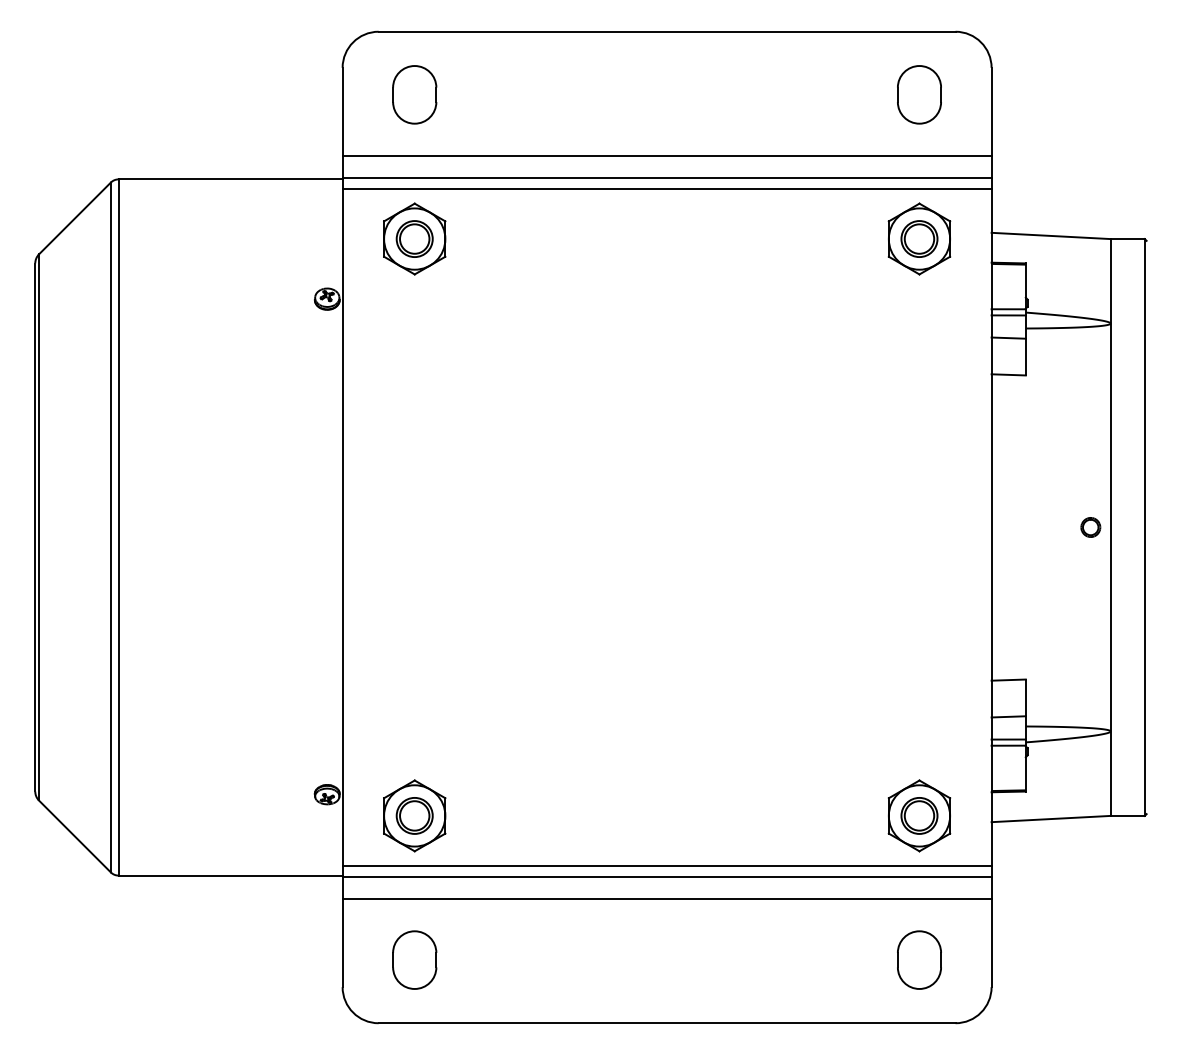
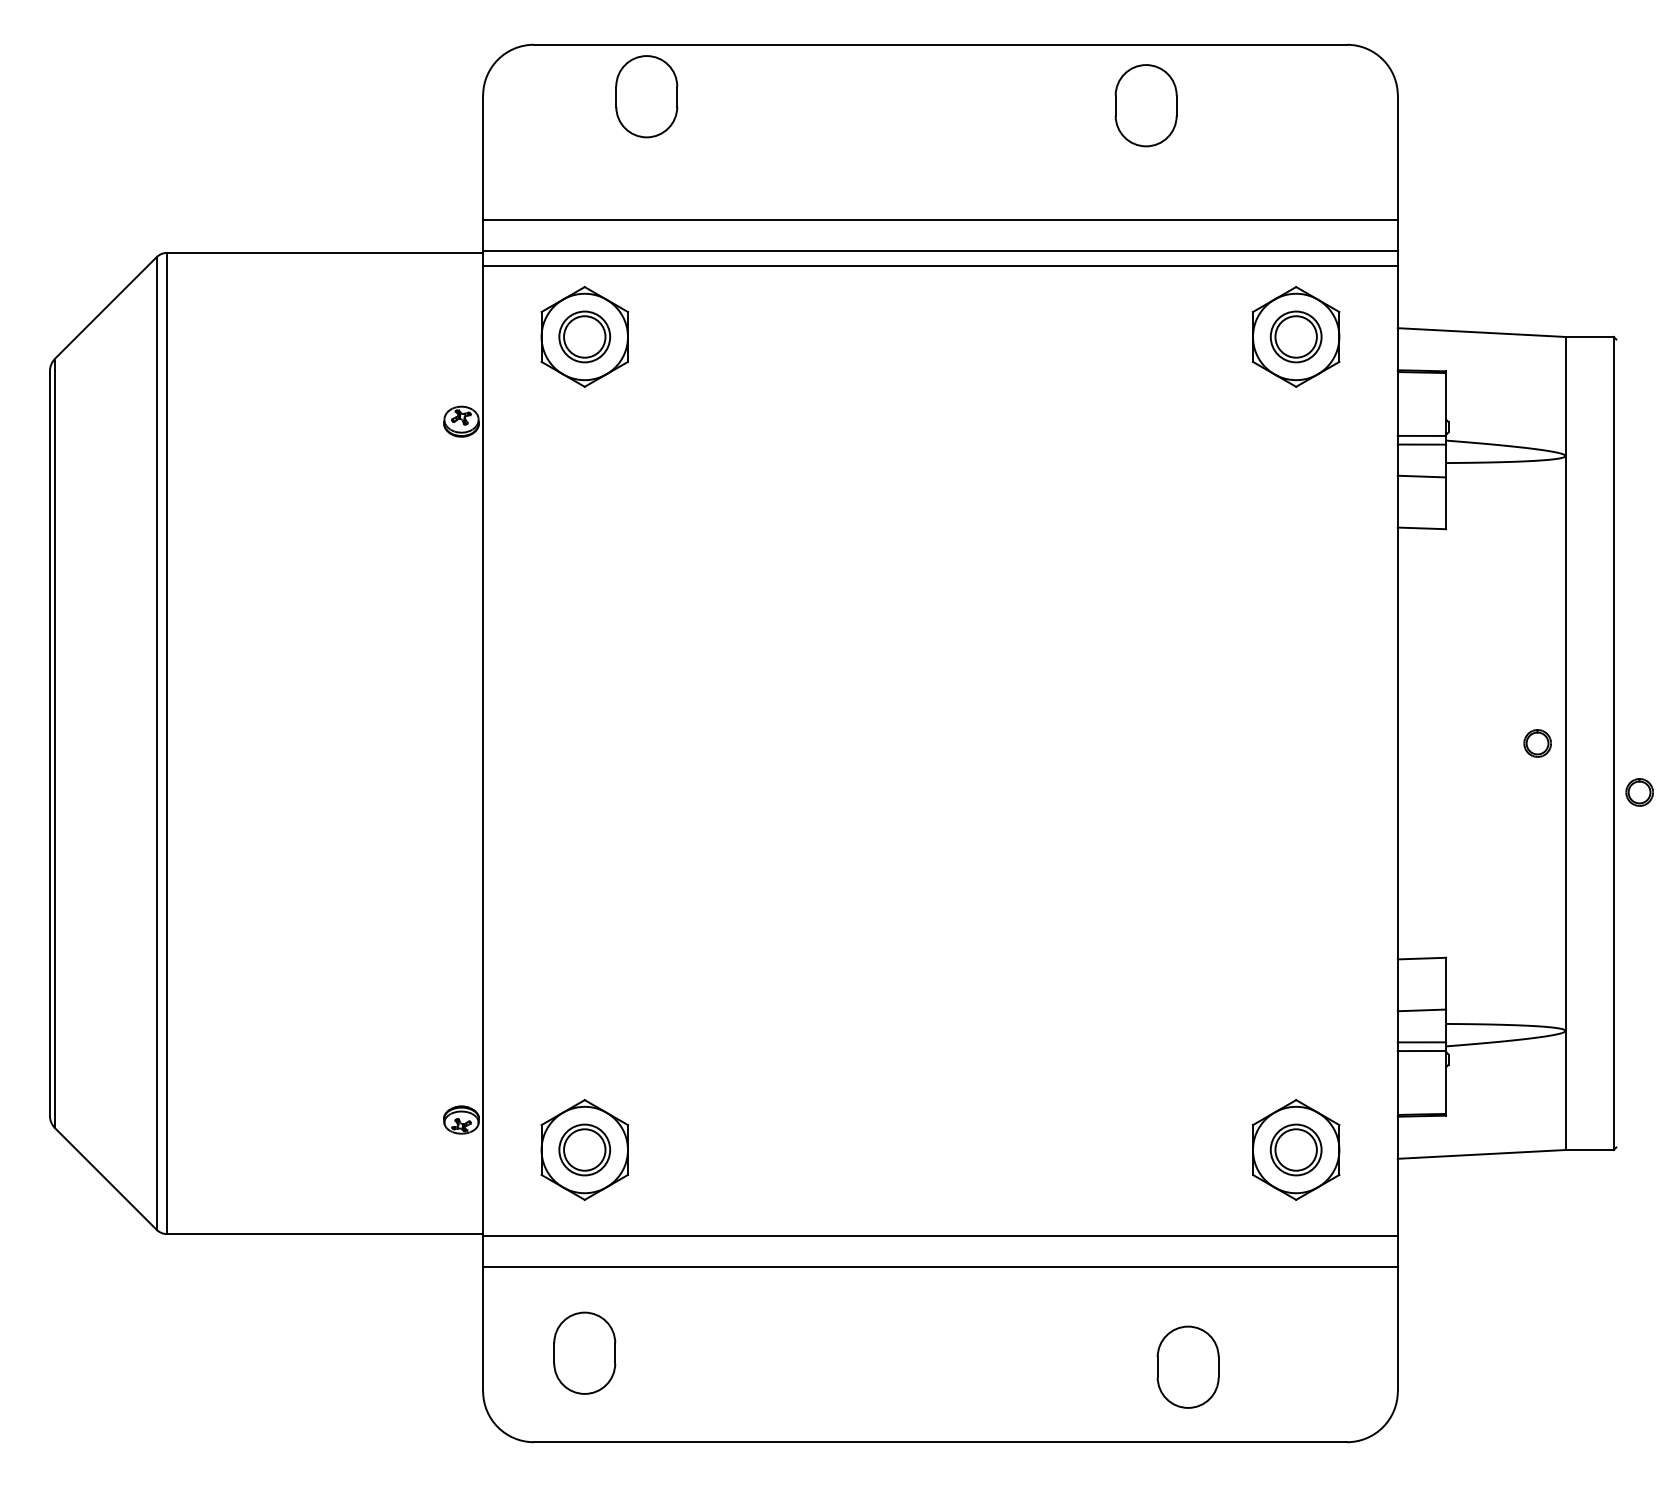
part: (414, 94) -> (646, 96), moved
part: (918, 94) -> (1145, 105), moved
part: (1163, 562) -> (1639, 792), added
line: (667, 866) -> (940, 1221), removed
part: (918, 959) -> (1187, 1366), moved

